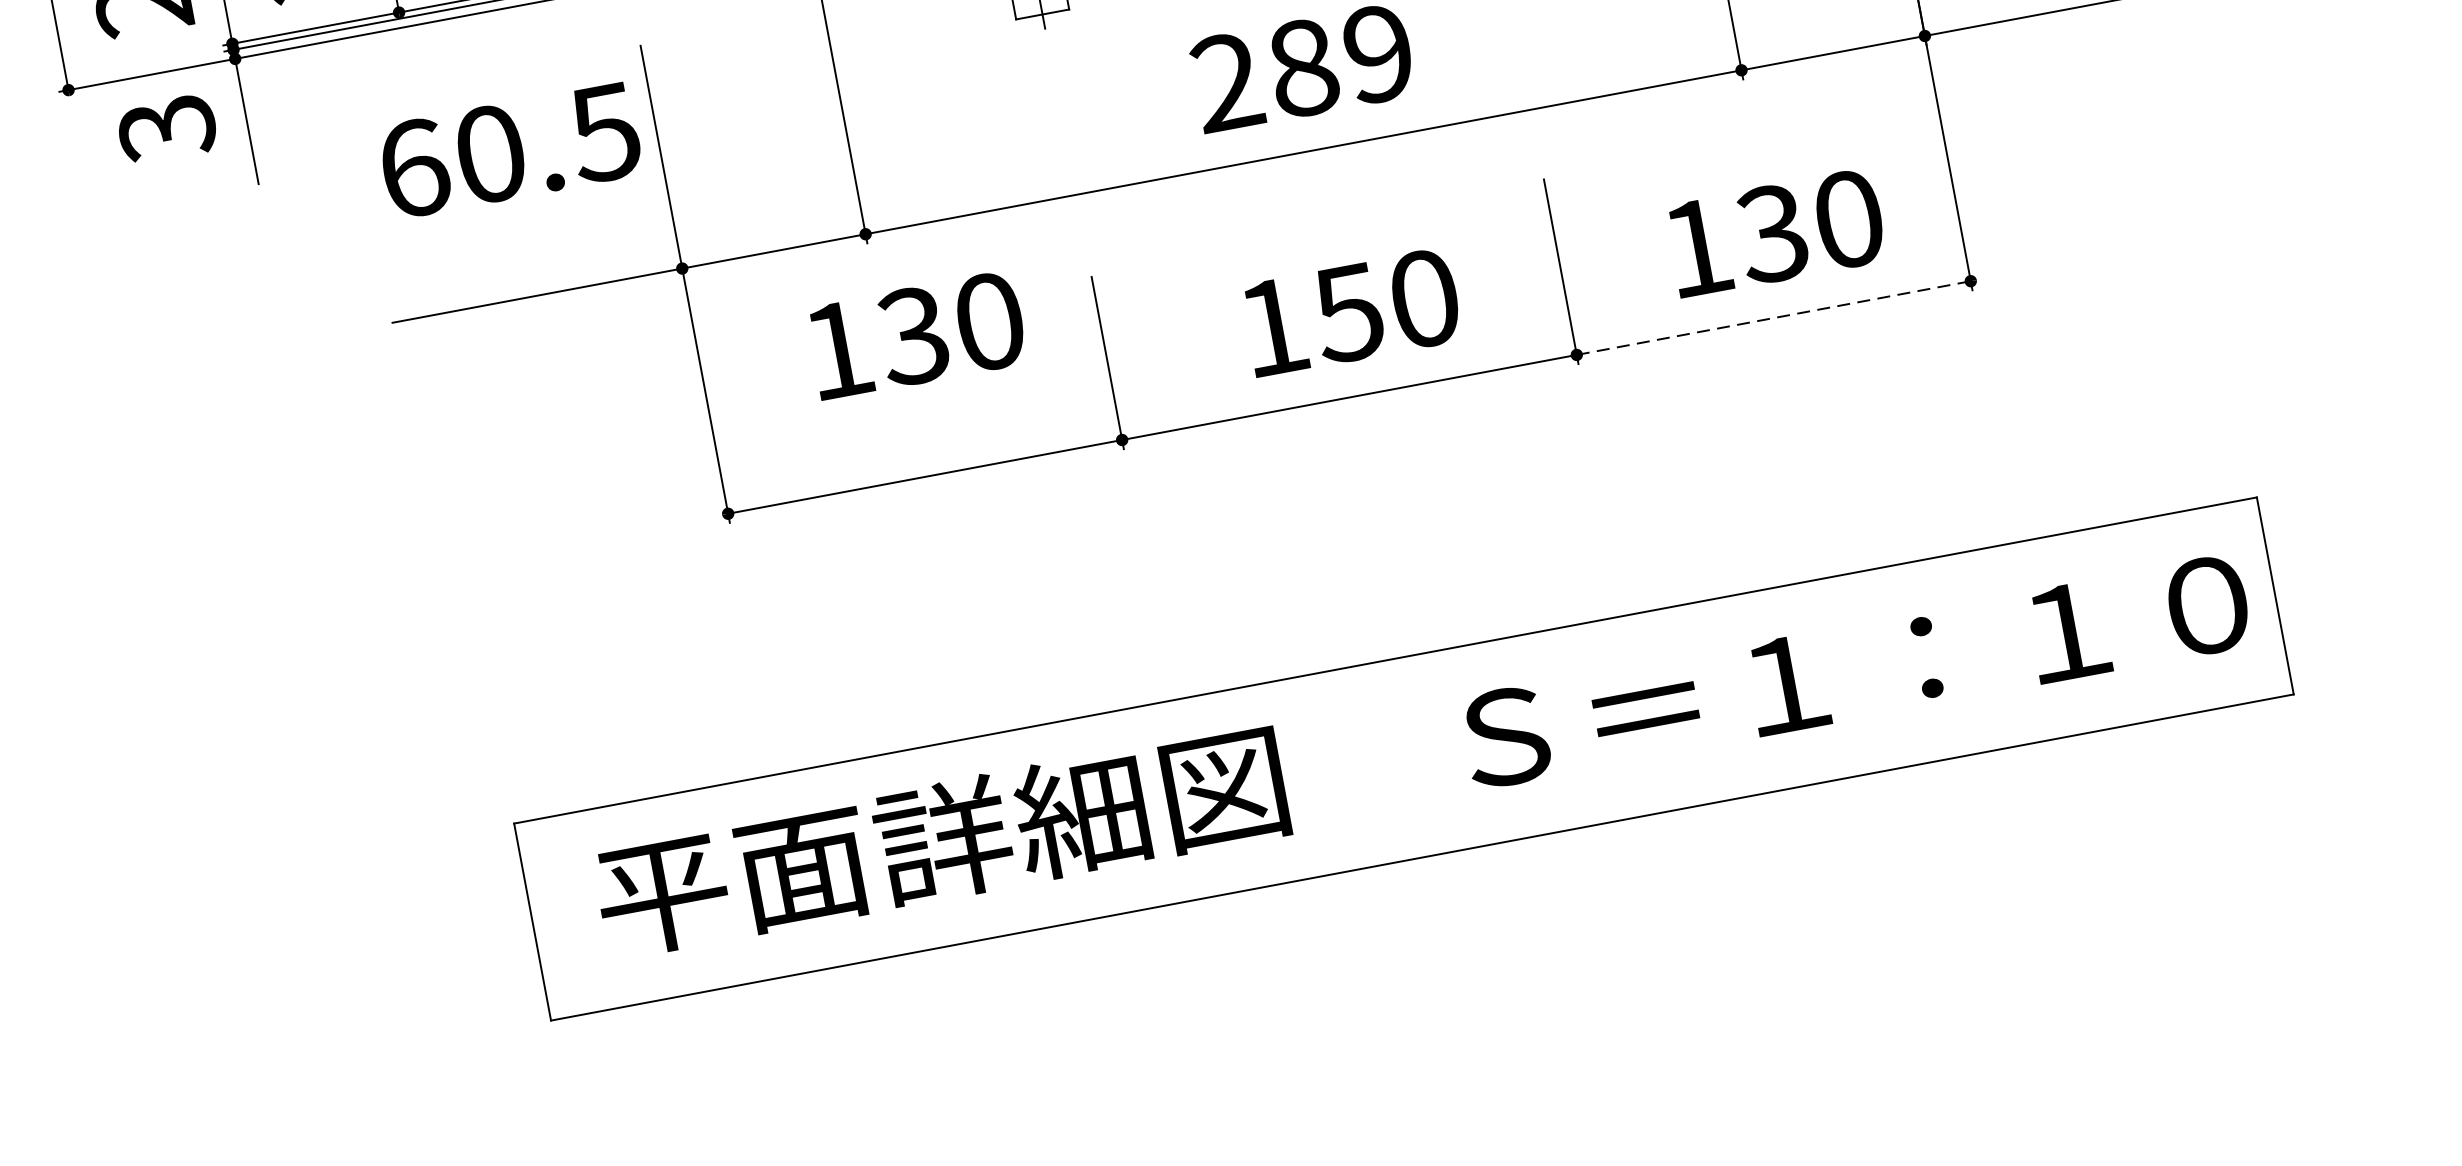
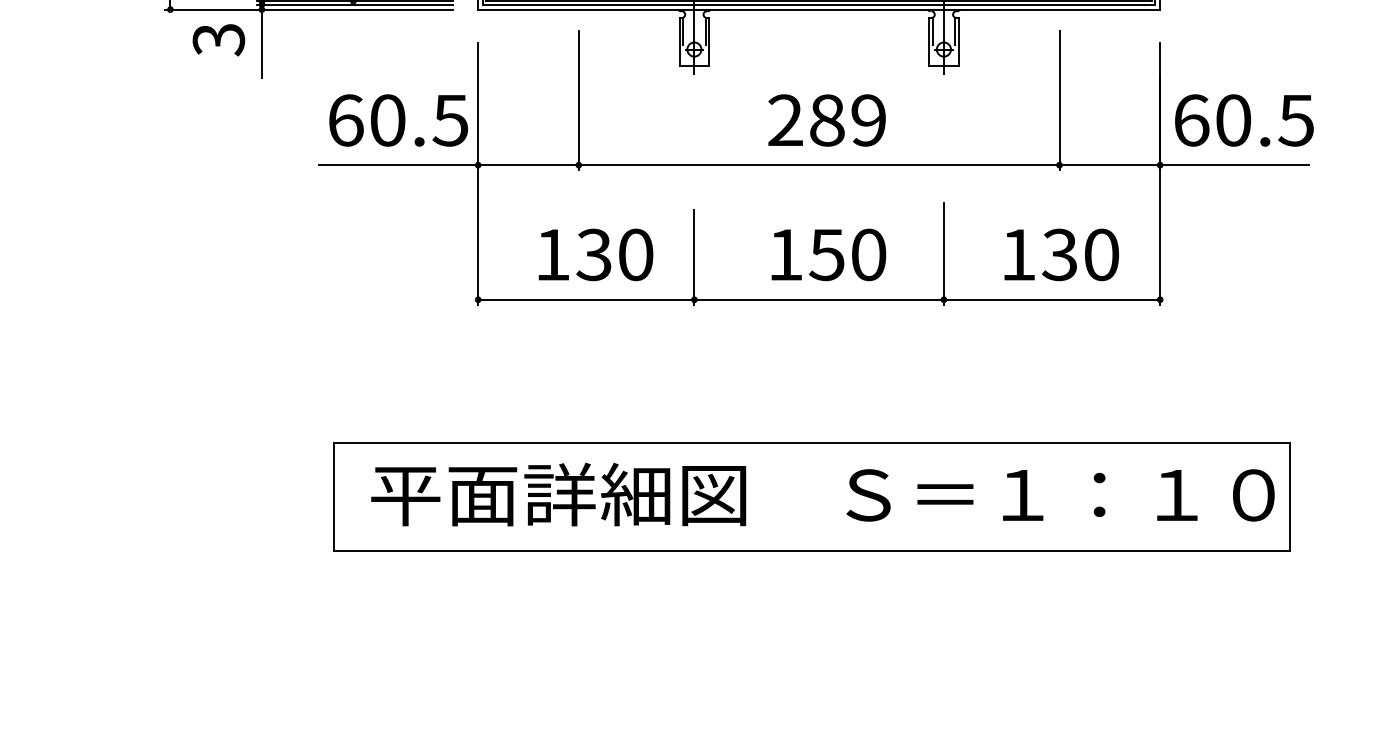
text: (509, 150) -> (398, 120), moved
line: (1774, 317) -> (1052, 299), dashed -> solid
text: (915, 334) -> (595, 254), moved

